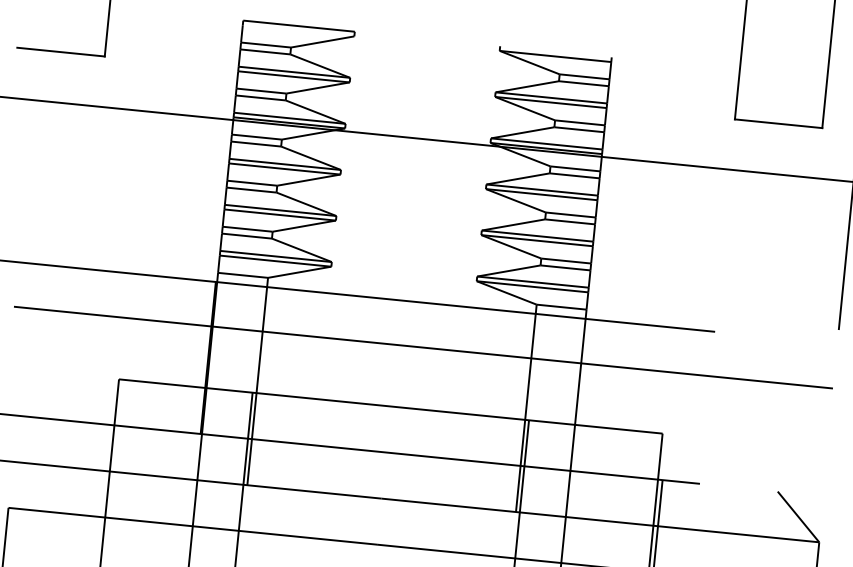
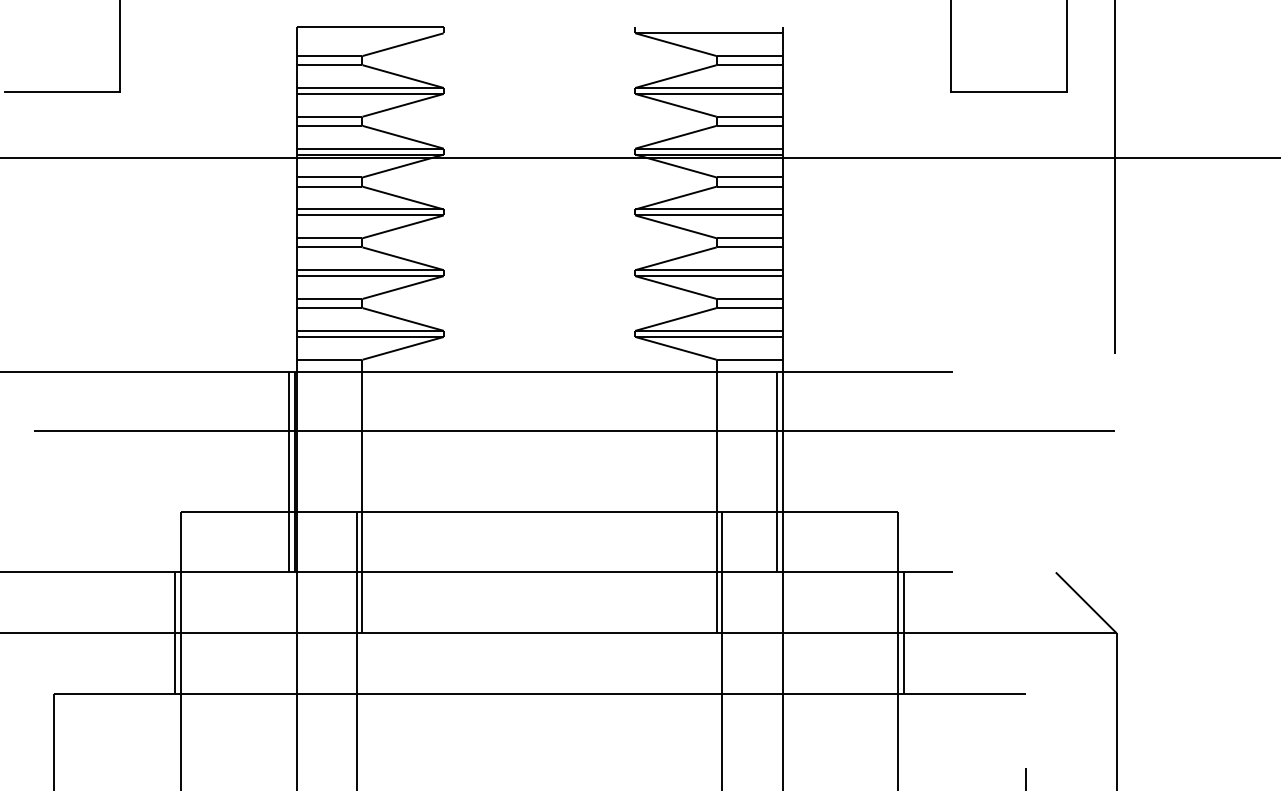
line: (204, 357) -> (289, 471), added
line: (574, 393) -> (777, 471), added
line: (105, 470) -> (175, 632), added

